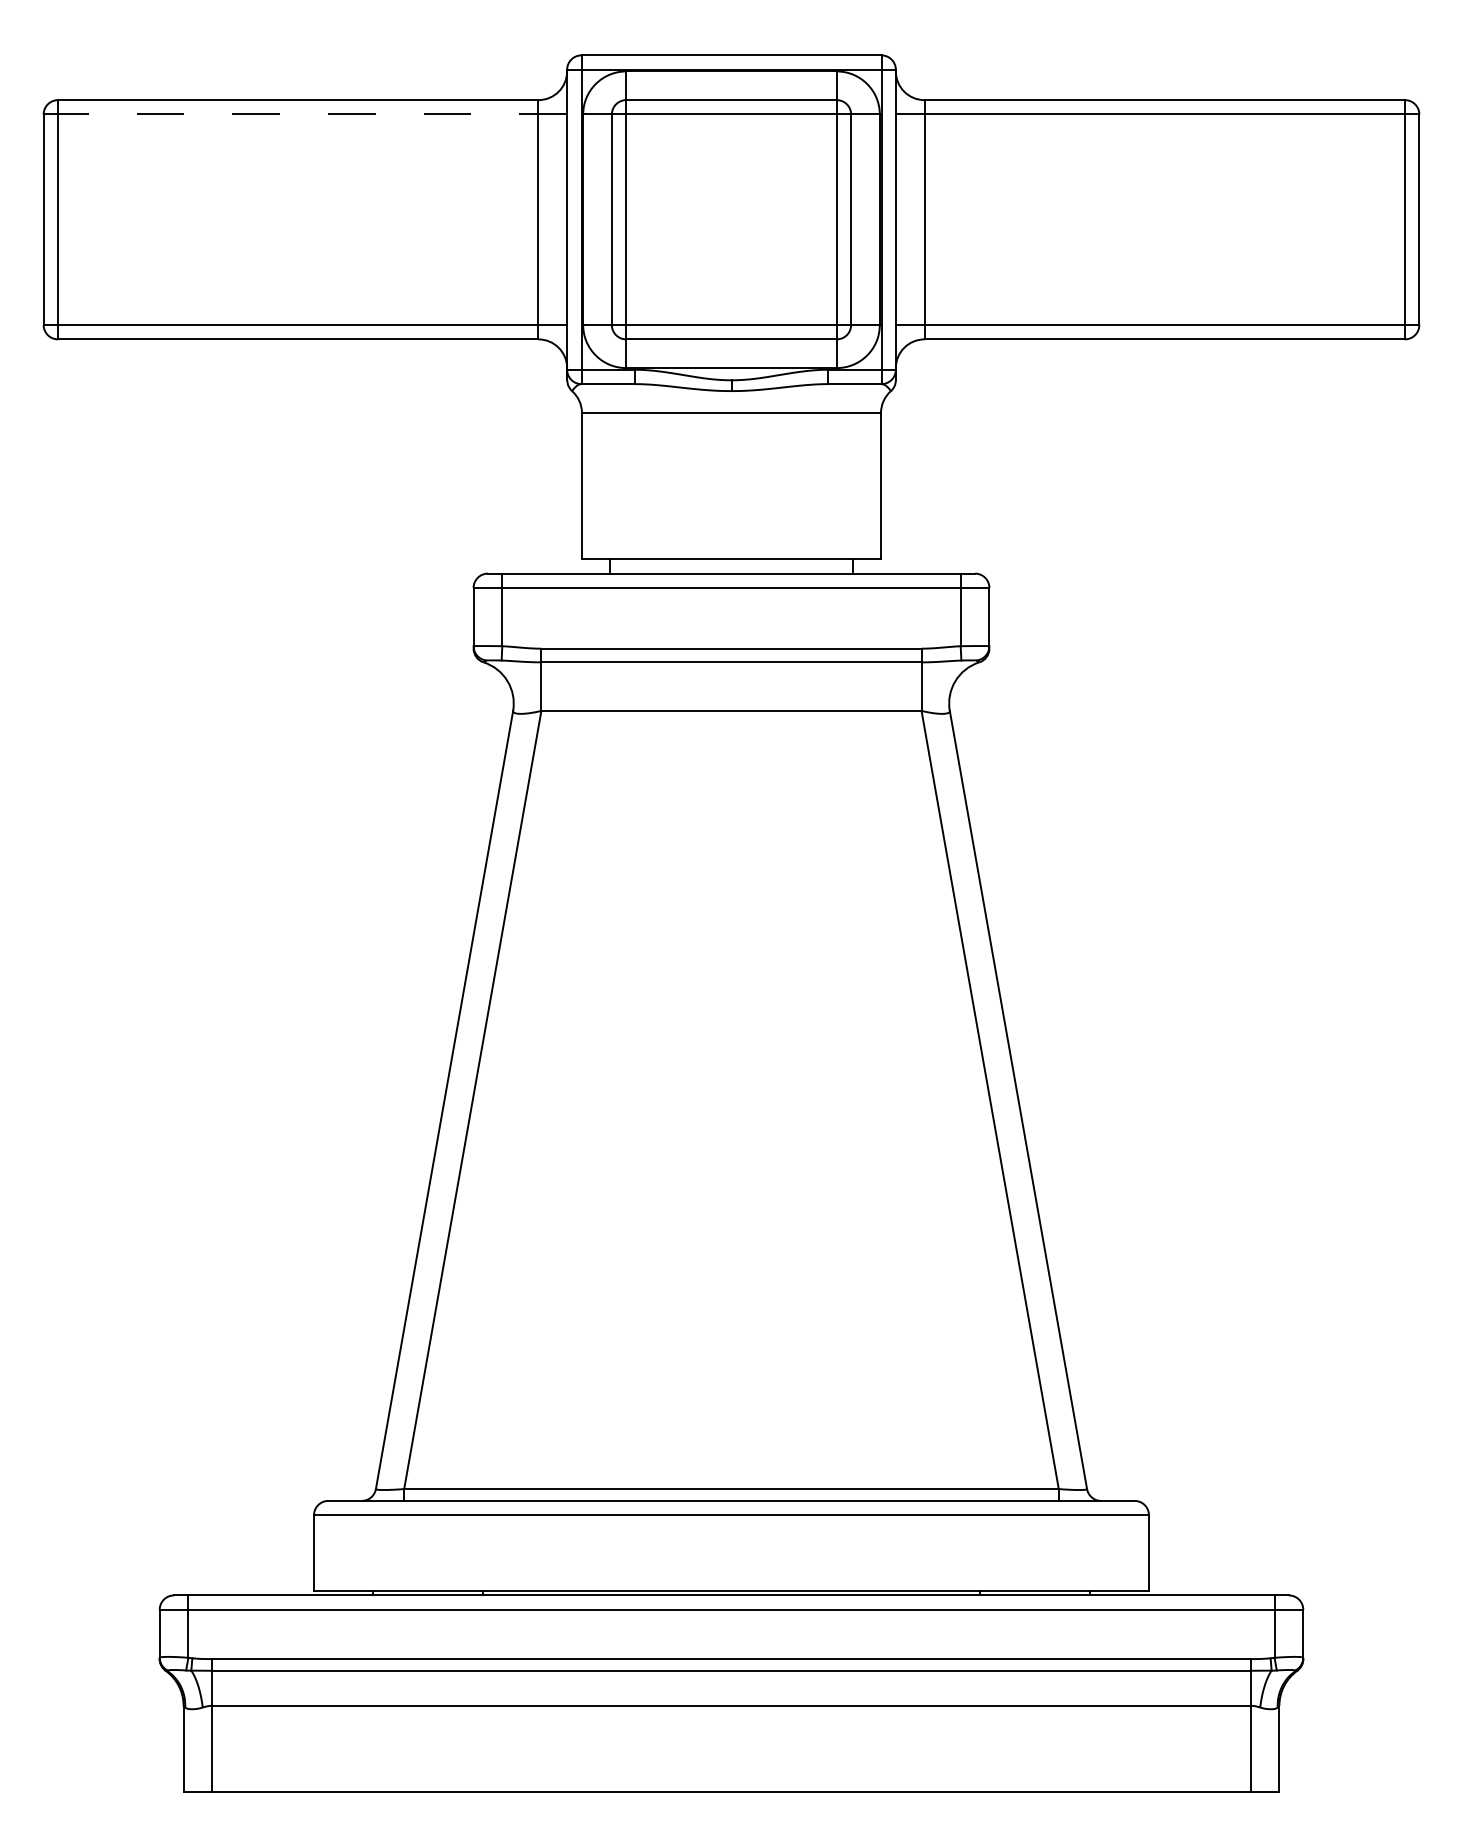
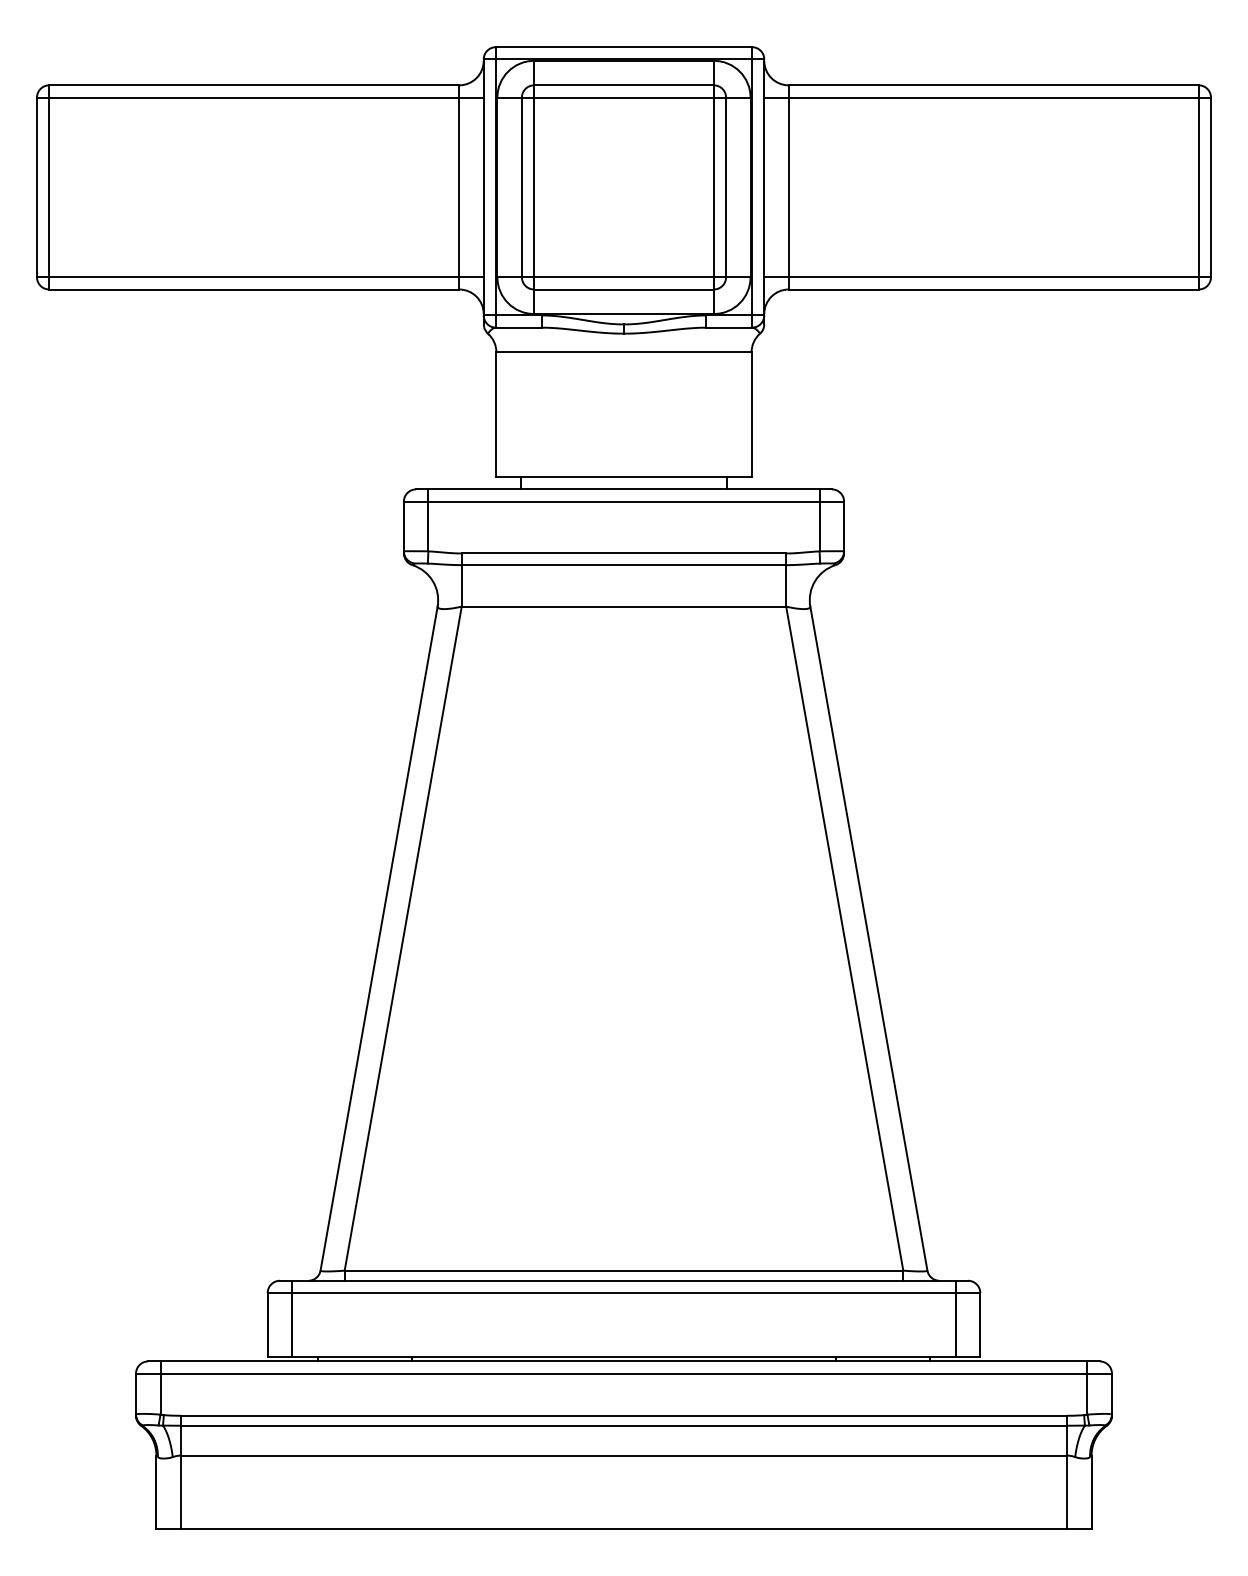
line: (305, 114) -> (260, 97), dashed -> solid
line: (342, 1545) -> (292, 1318), added
line: (1120, 1545) -> (955, 1318), added

